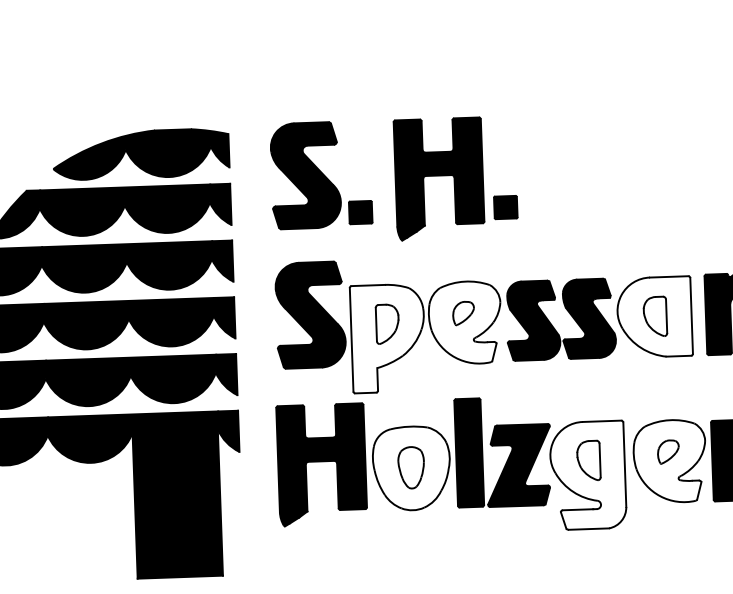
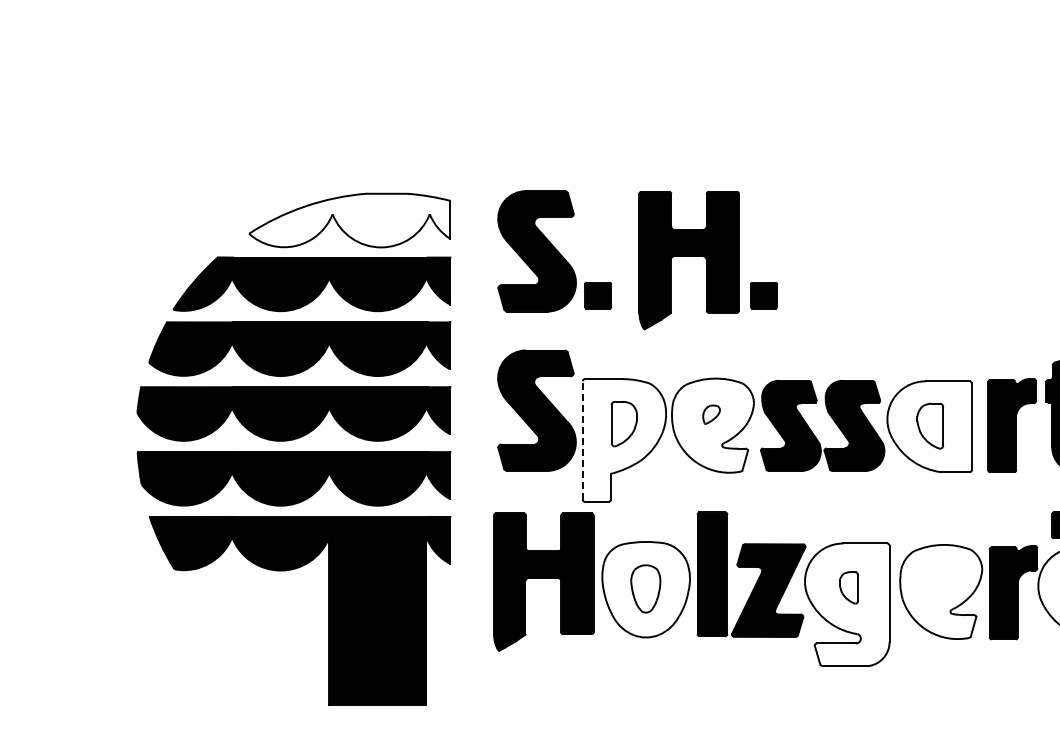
fill: (140, 154) -> (349, 220), removed
part: (463, 313) -> (711, 414), size x0.7
line: (351, 338) -> (582, 439), solid -> dashed
part: (668, 452) -> (939, 581), removed
part: (588, 460) -> (848, 587), size x0.7

